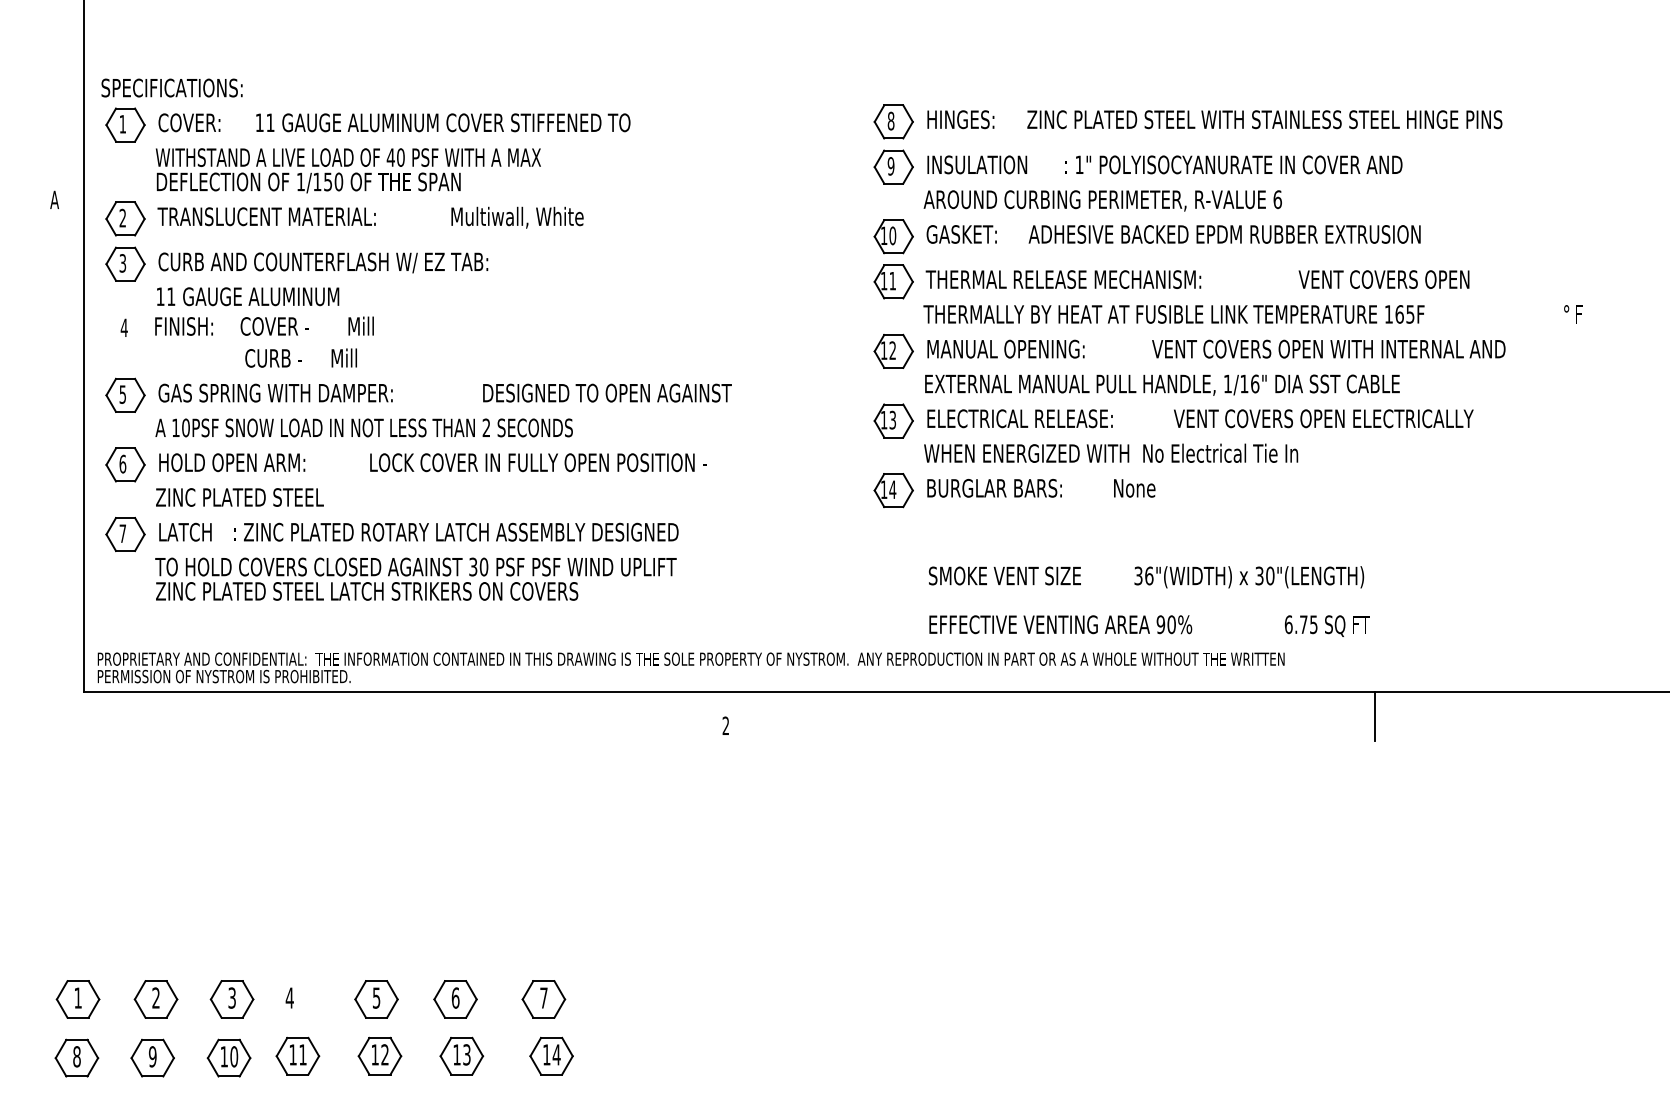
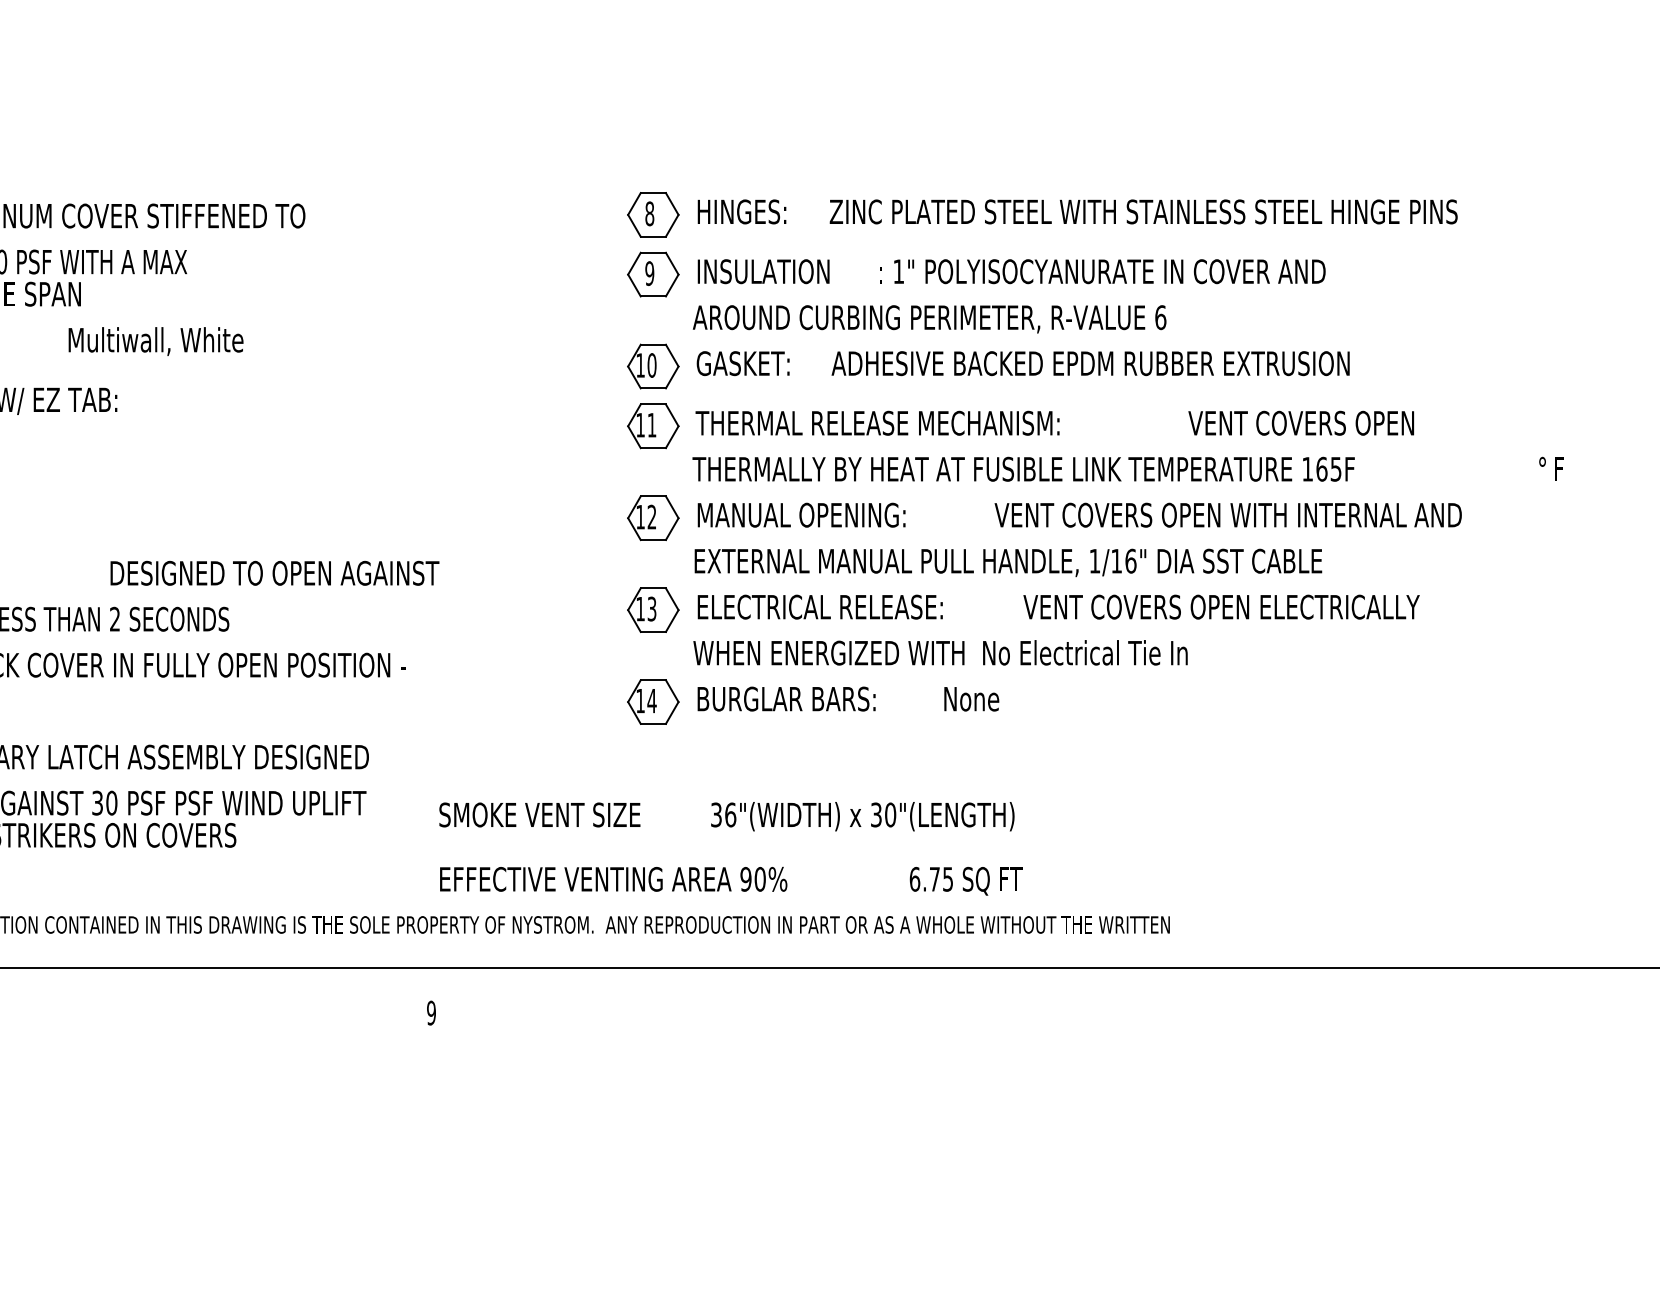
text: (1149, 601) -> (730, 848), moved
line: (1374, 716) -> (1288, 1000), removed
text: (725, 725) -> (430, 1012), 2 -> 9

